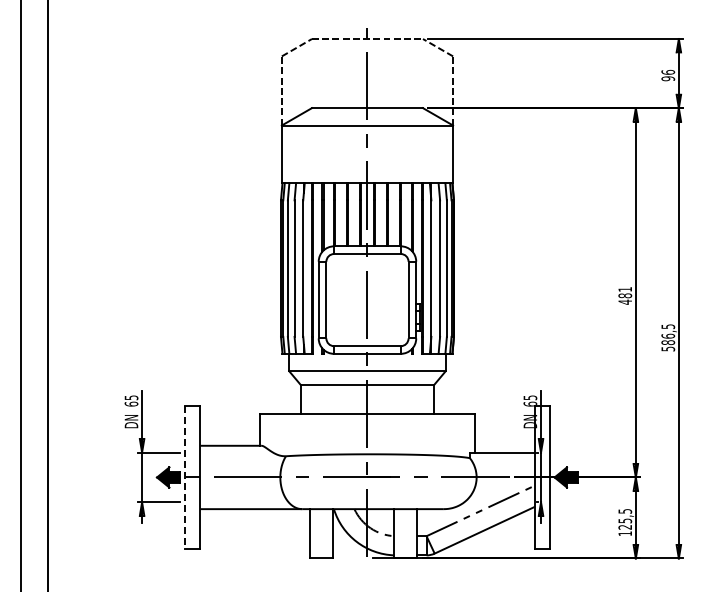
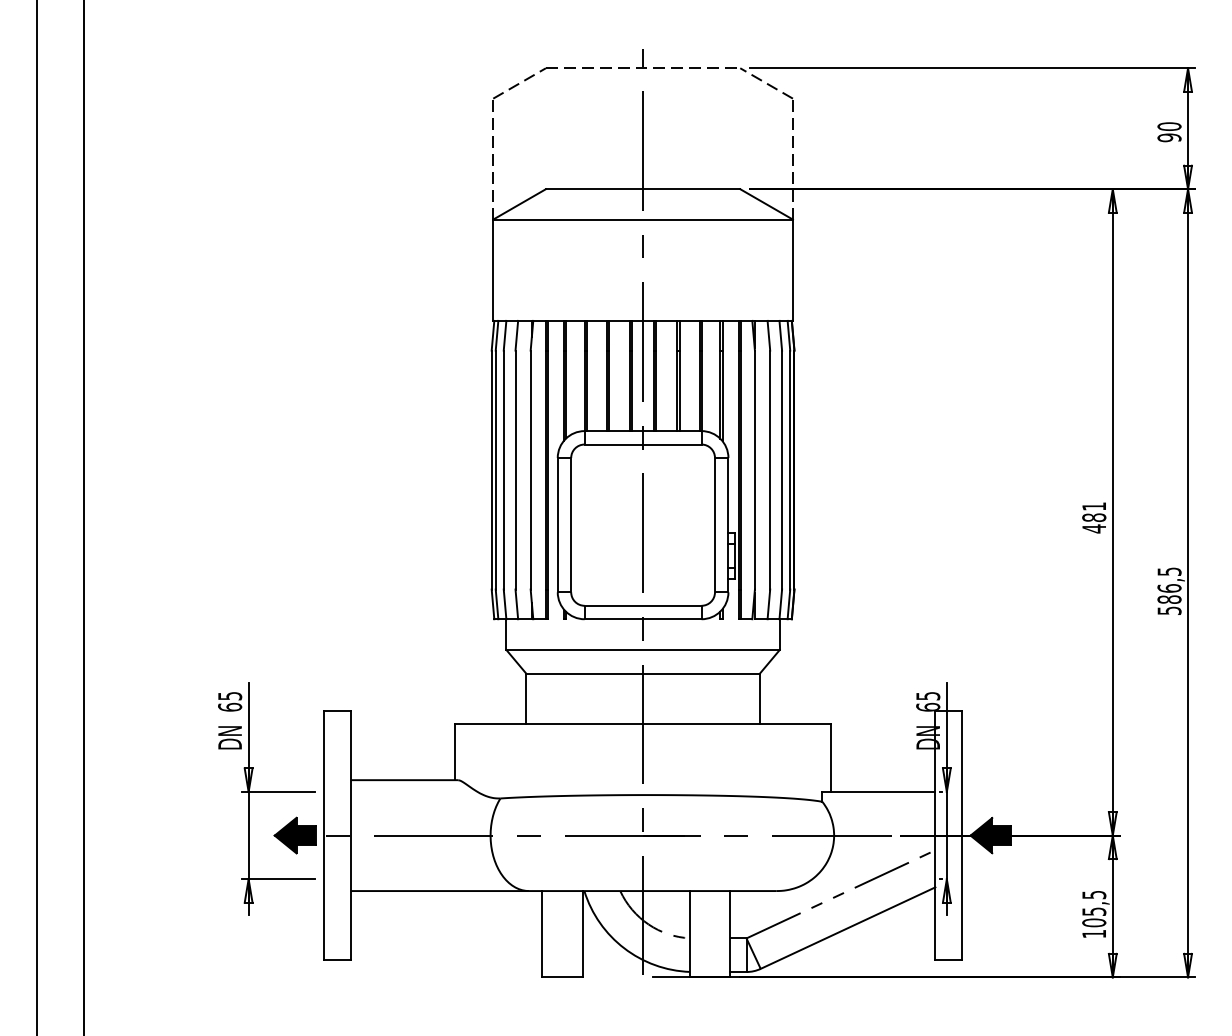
text: (667, 71) -> (1168, 125), 96 -> 90
line: (185, 477) -> (324, 835), dashed -> solid
text: (625, 526) -> (1094, 921), 125,5 -> 105,5

